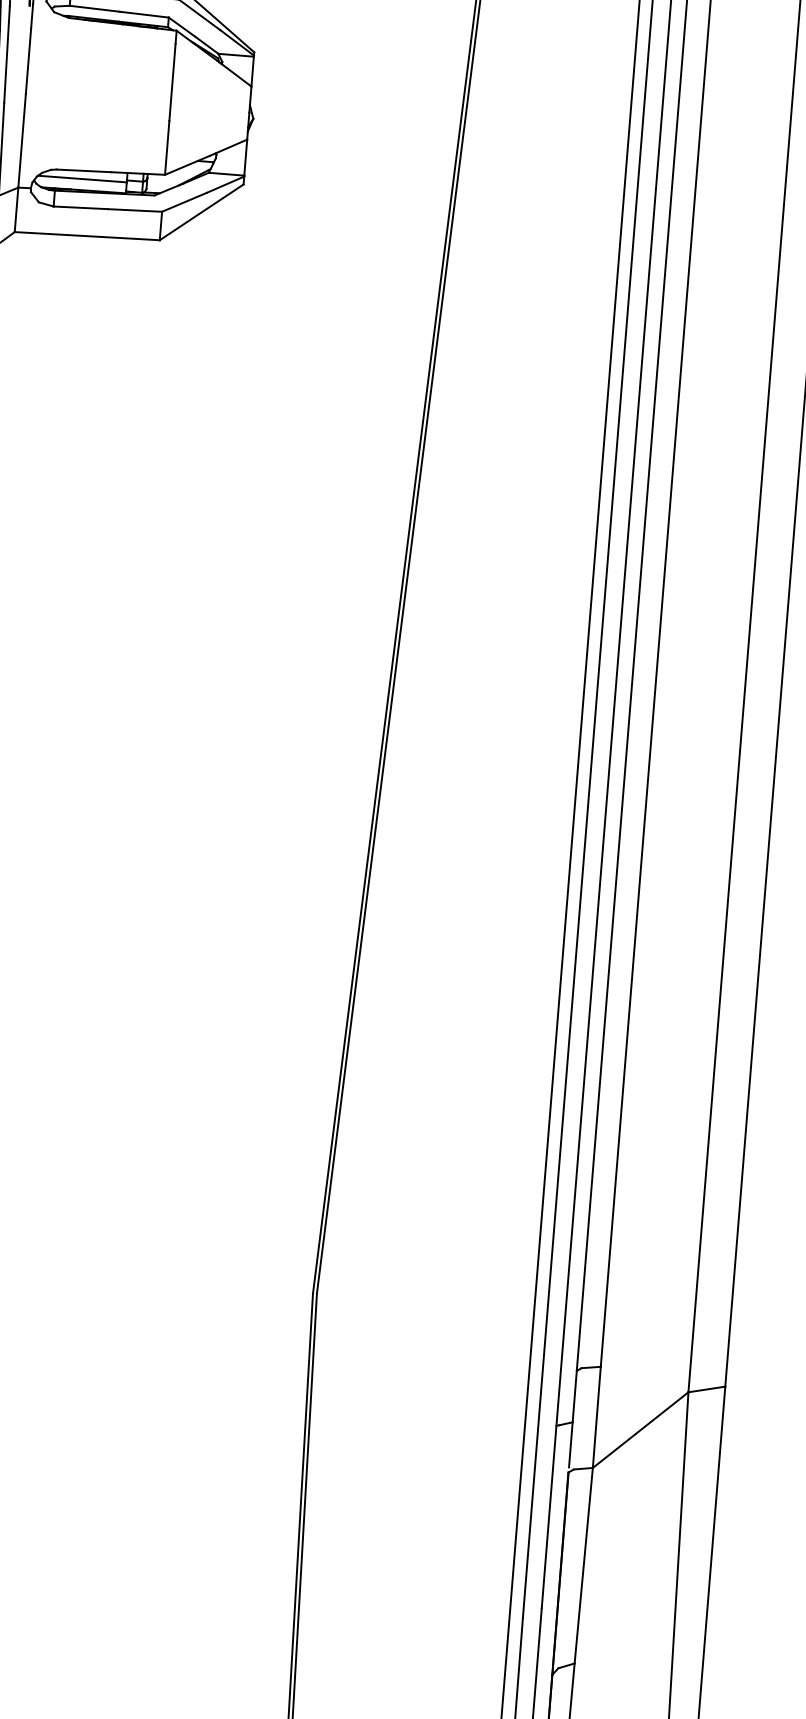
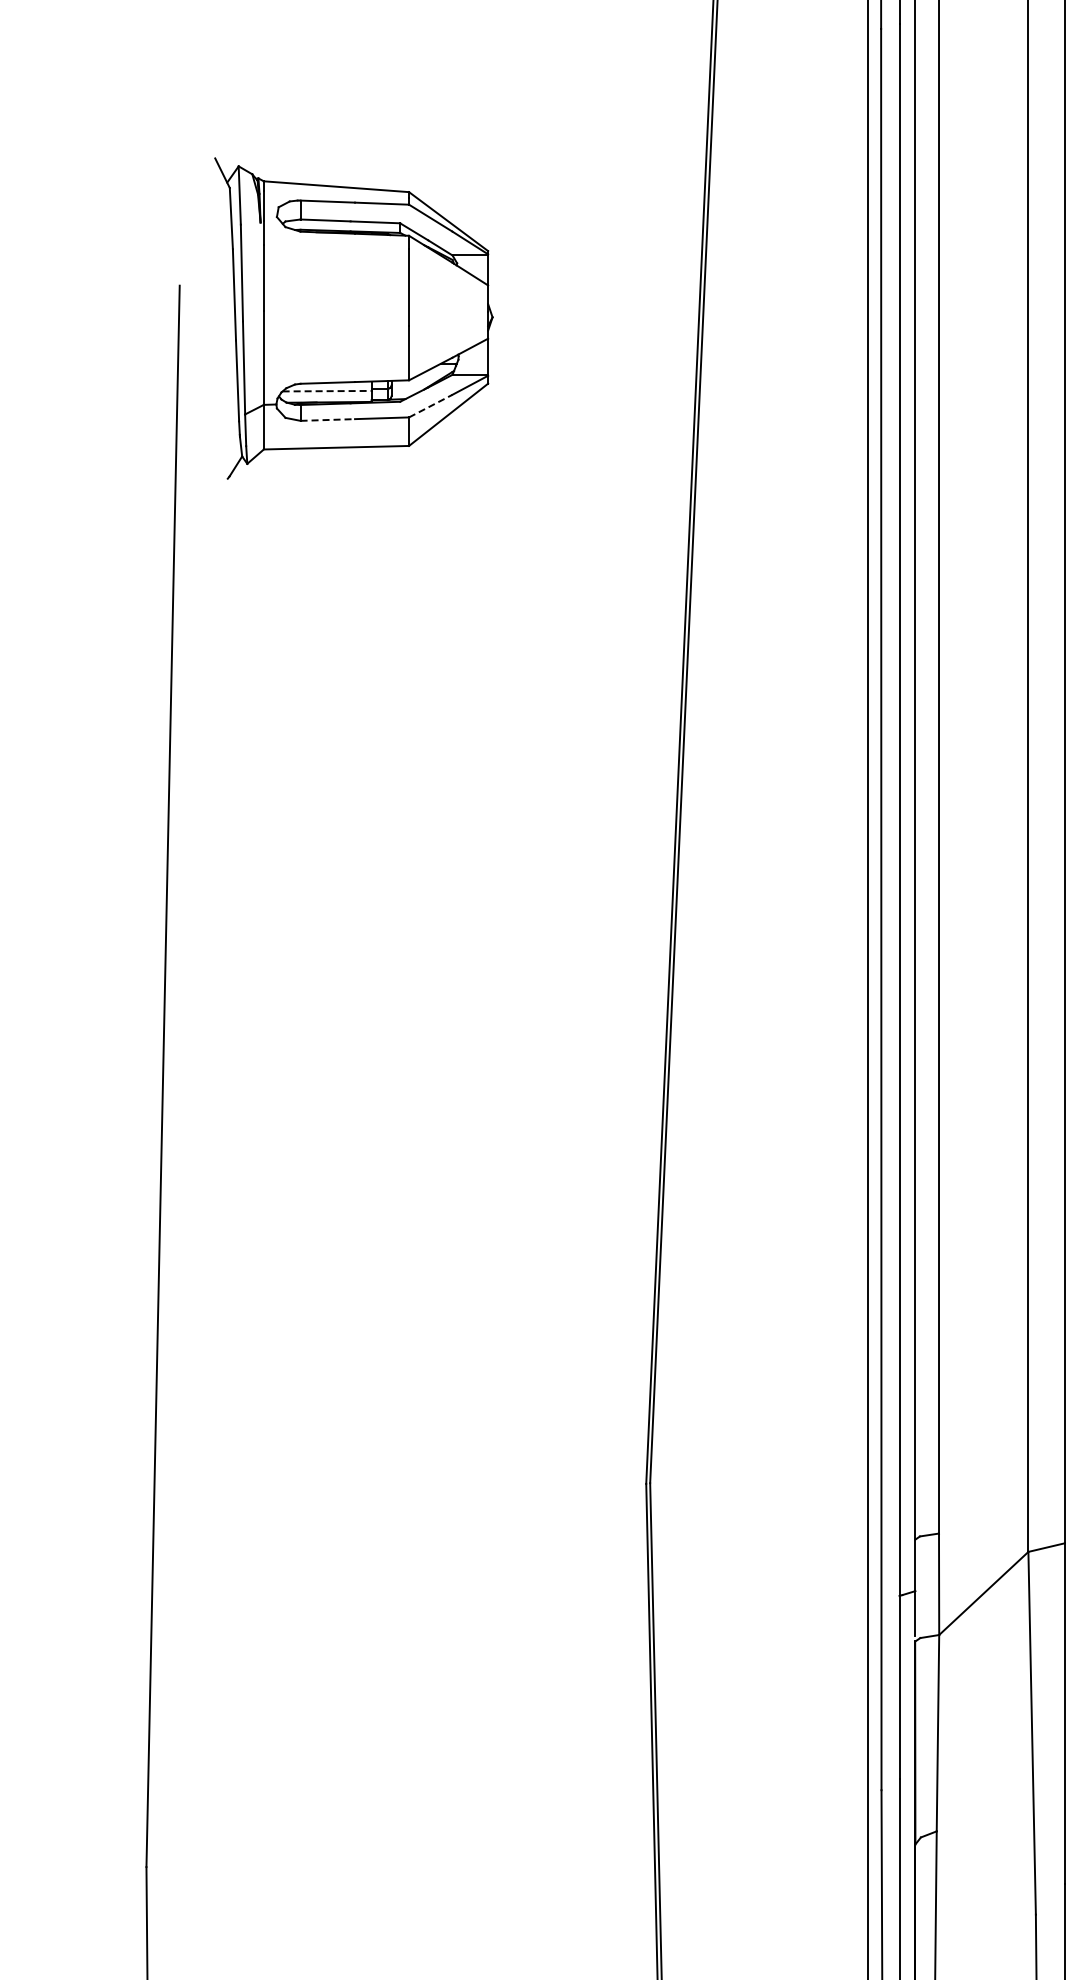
line: (82, 179) -> (327, 391), solid -> dashed
line: (185, 201) -> (431, 405), solid -> dashed
line: (81, 207) -> (328, 419), solid -> dashed

